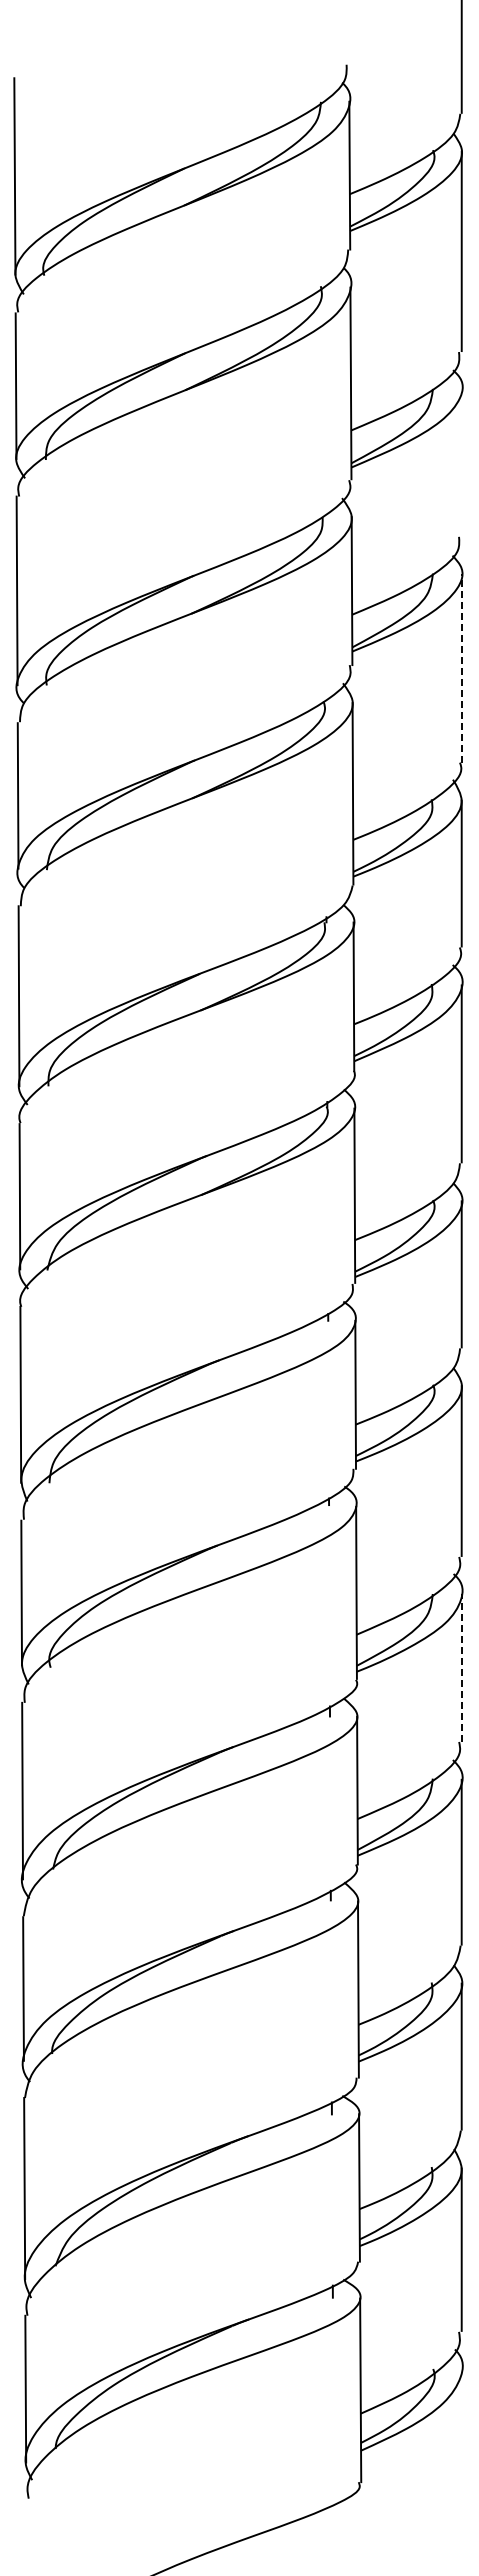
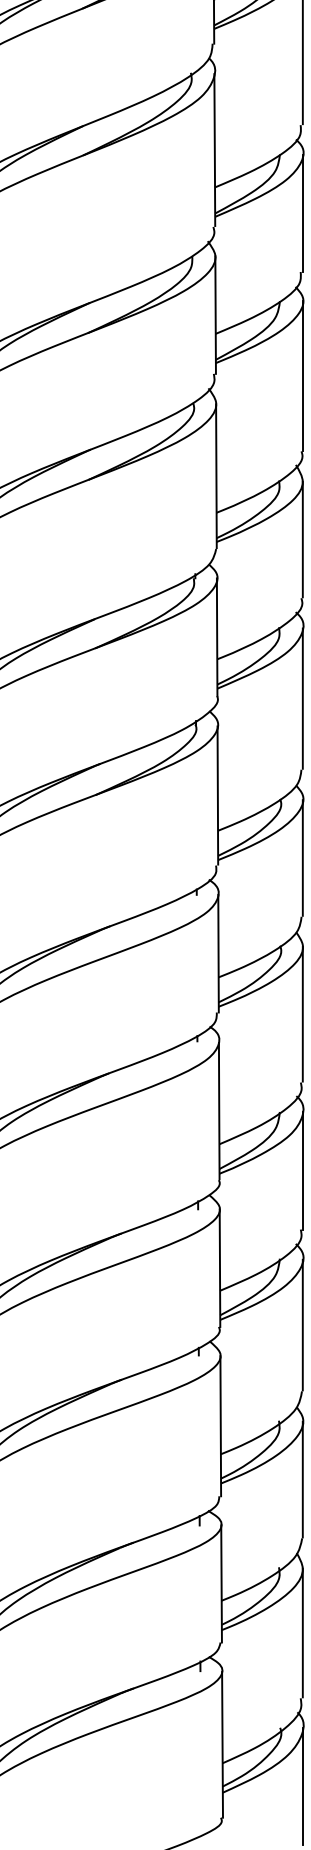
line: (461, 462) -> (302, 212), added
line: (461, 667) -> (302, 375), dashed -> solid
line: (461, 1667) -> (302, 1170), dashed -> solid
line: (461, 2442) -> (302, 1786), added

